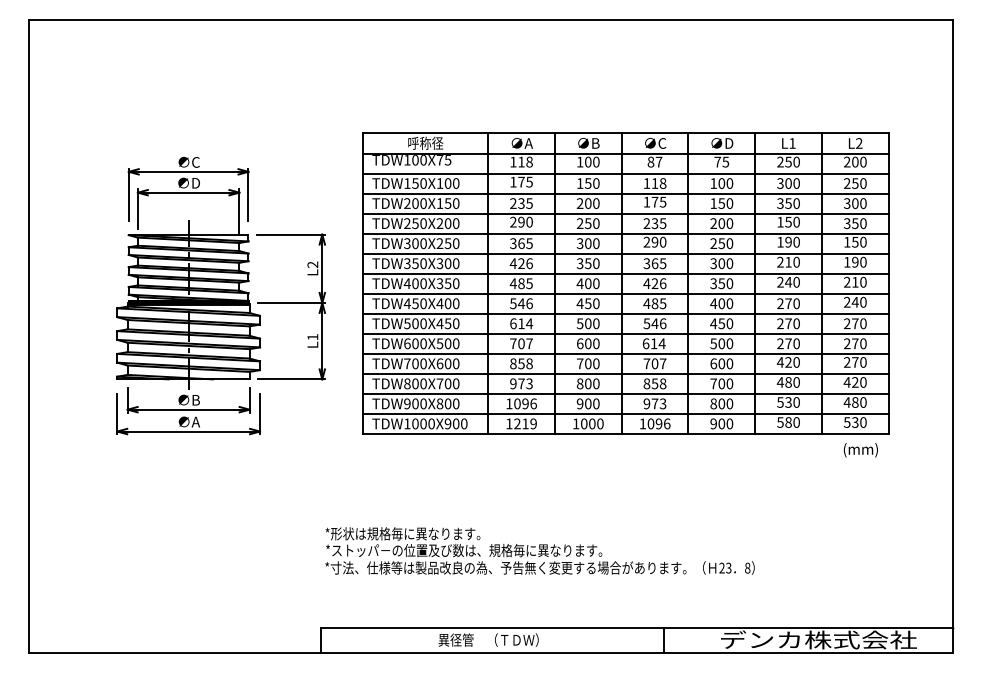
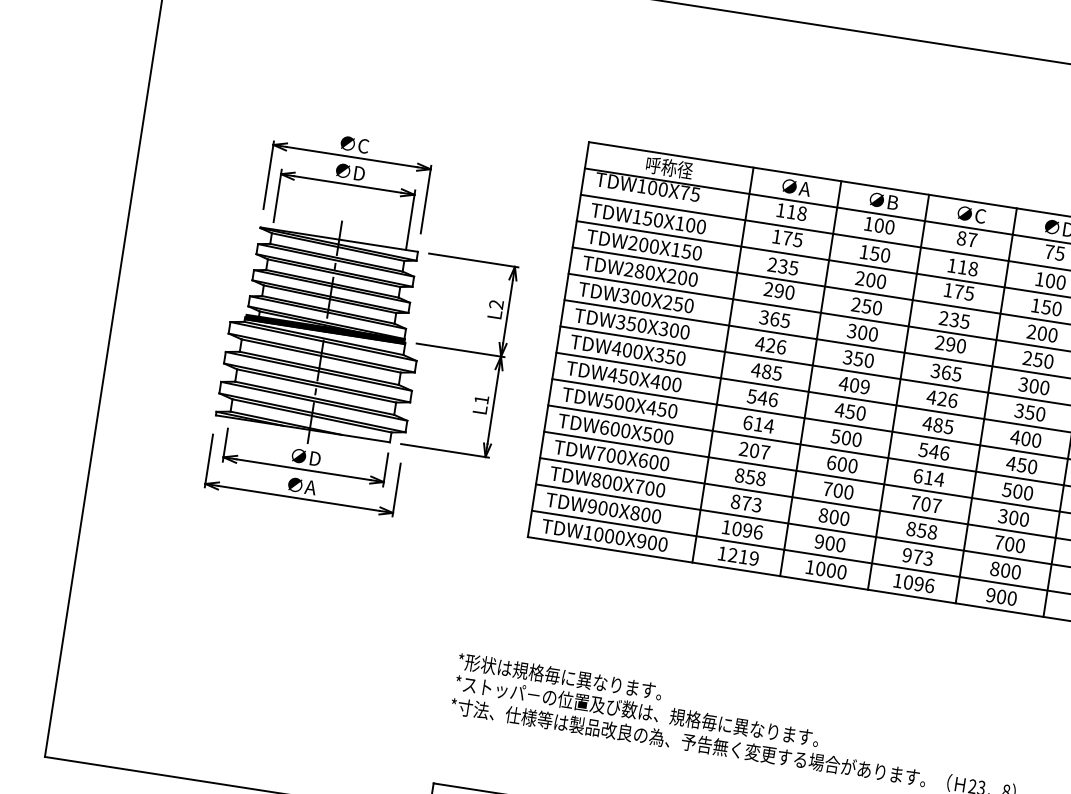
text: (415, 223) -> (639, 271), TDW250X200 -> TDW280X200
text: (596, 283) -> (865, 386), 400 -> 409
text: (513, 343) -> (744, 448), 707 -> 207
text: (713, 363) -> (1002, 515), 600 -> 300
text: (513, 383) -> (735, 501), 973 -> 873
text: (188, 400) -> (305, 457), ∅B -> ∅D

